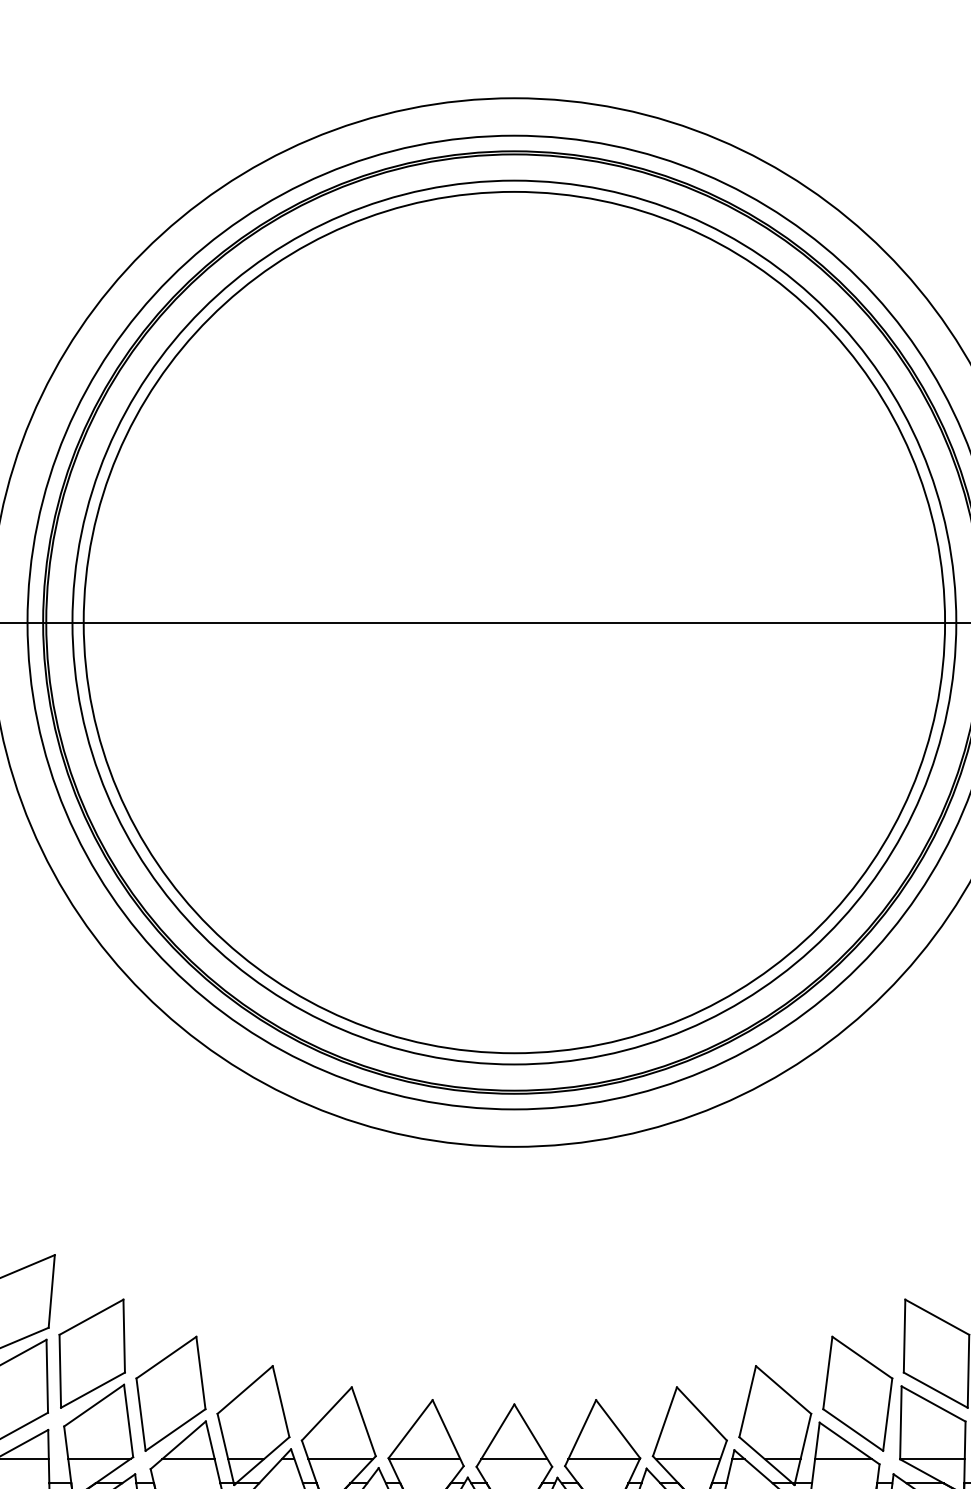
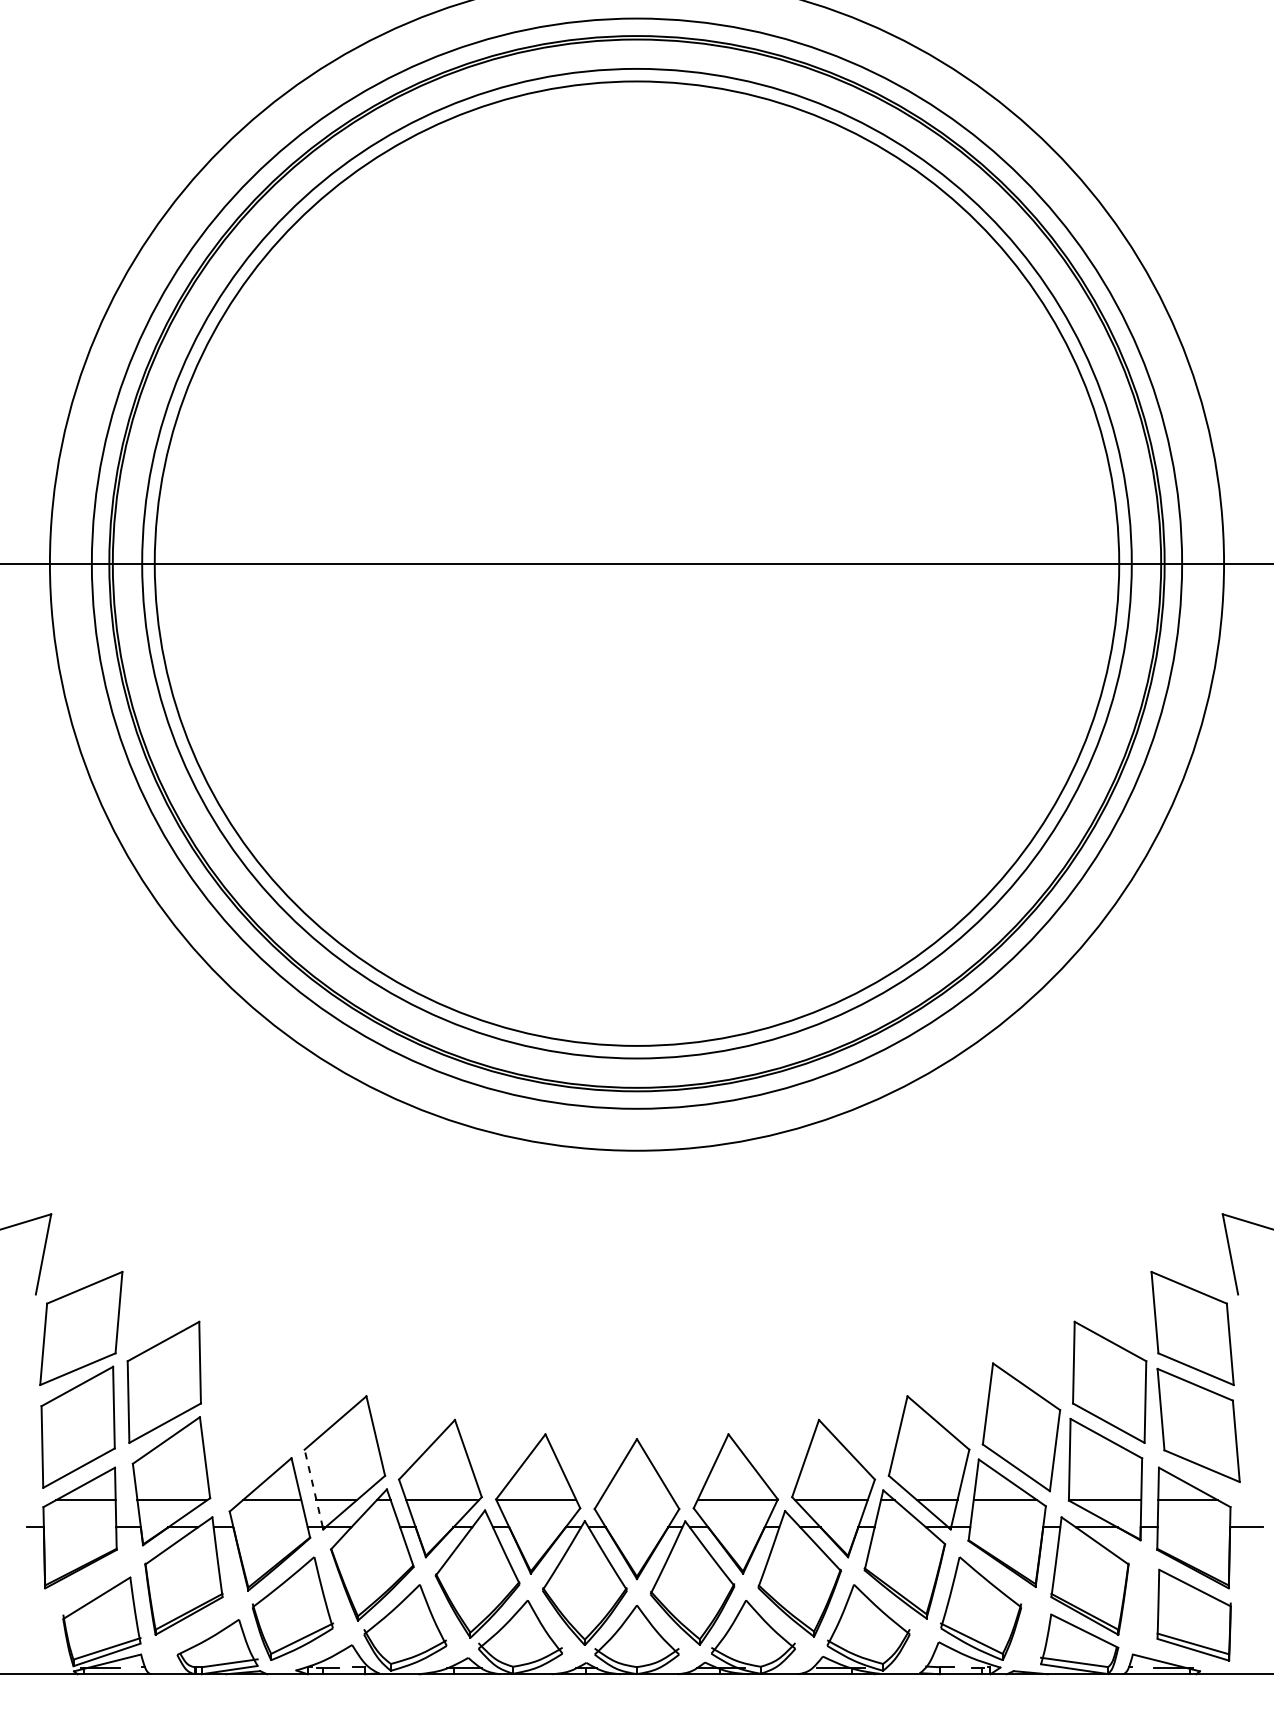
part: (171, 1394) -> (252, 1427), removed
line: (225, 1448) -> (313, 1488), solid -> dashed
line: (513, 1459) -> (636, 1500), removed

